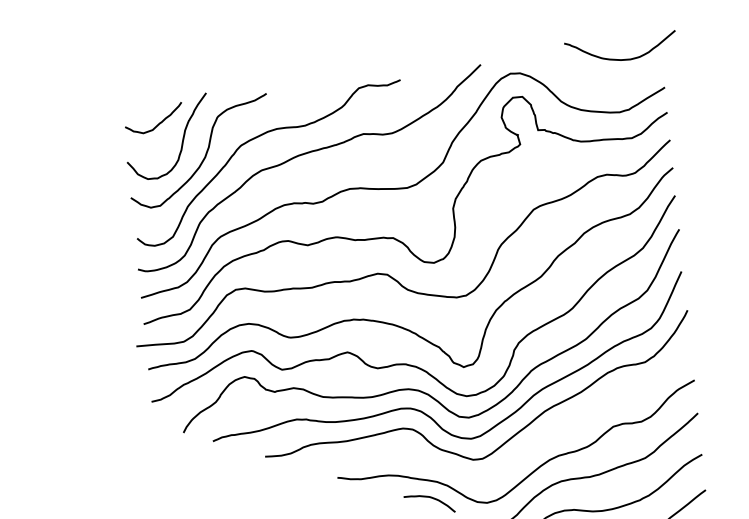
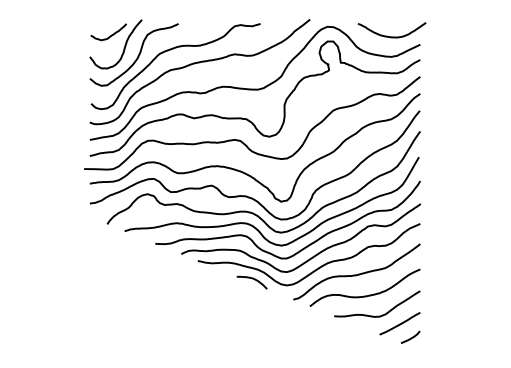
curve: (621, 58) -> (391, 36), moved
curve: (520, 453) -> (310, 257), added

